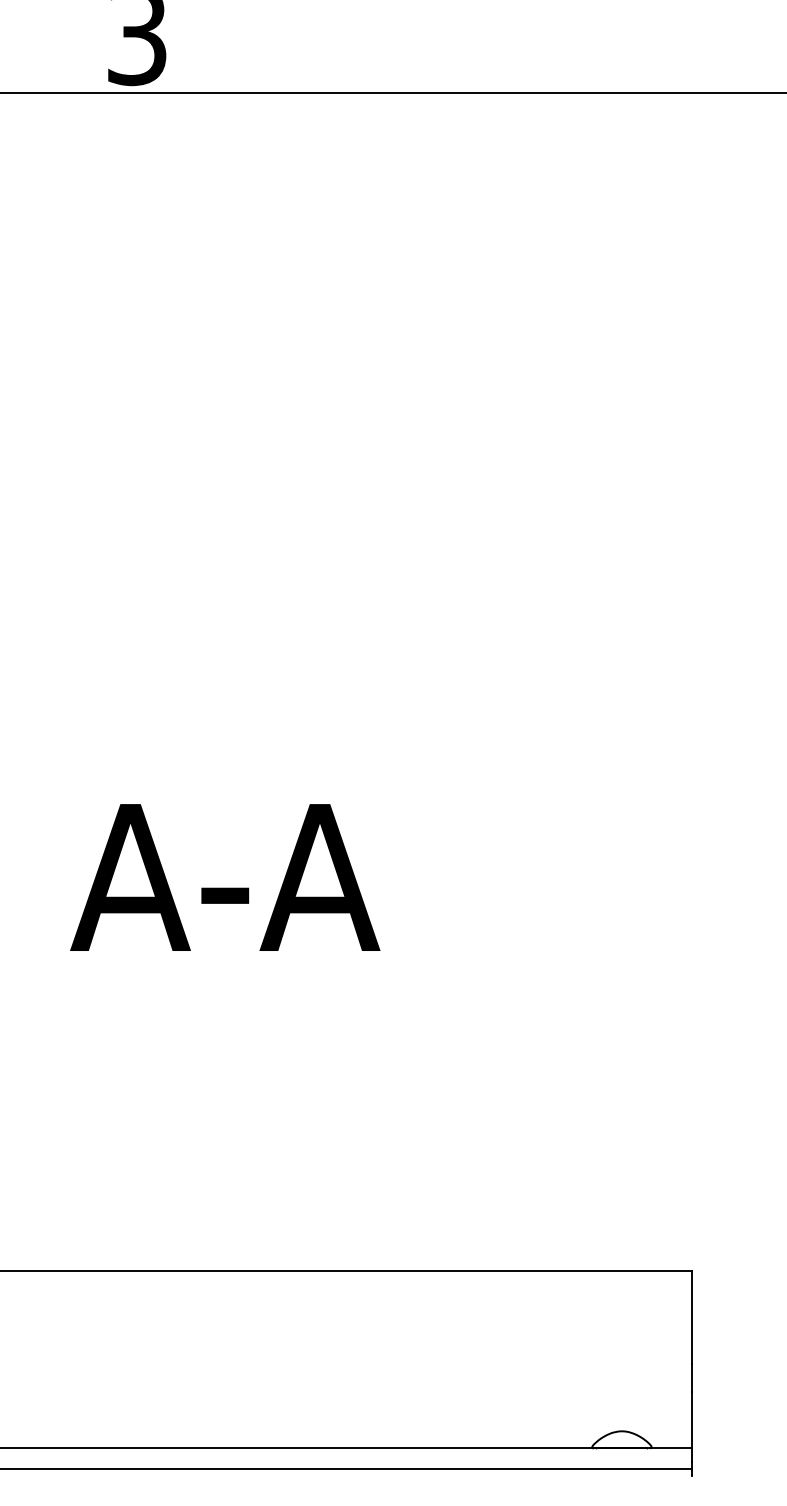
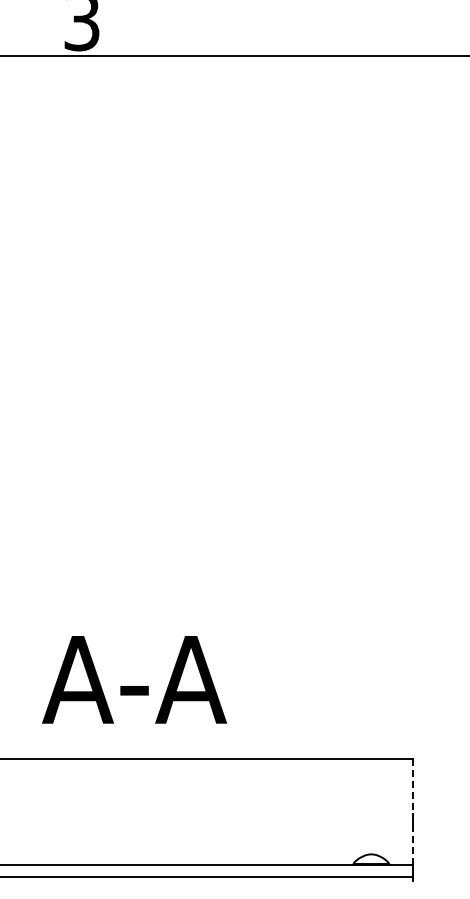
text: (225, 876) -> (134, 679), moved
line: (692, 1317) -> (413, 786), solid -> dashed
line: (692, 1419) -> (413, 847), solid -> dashed

